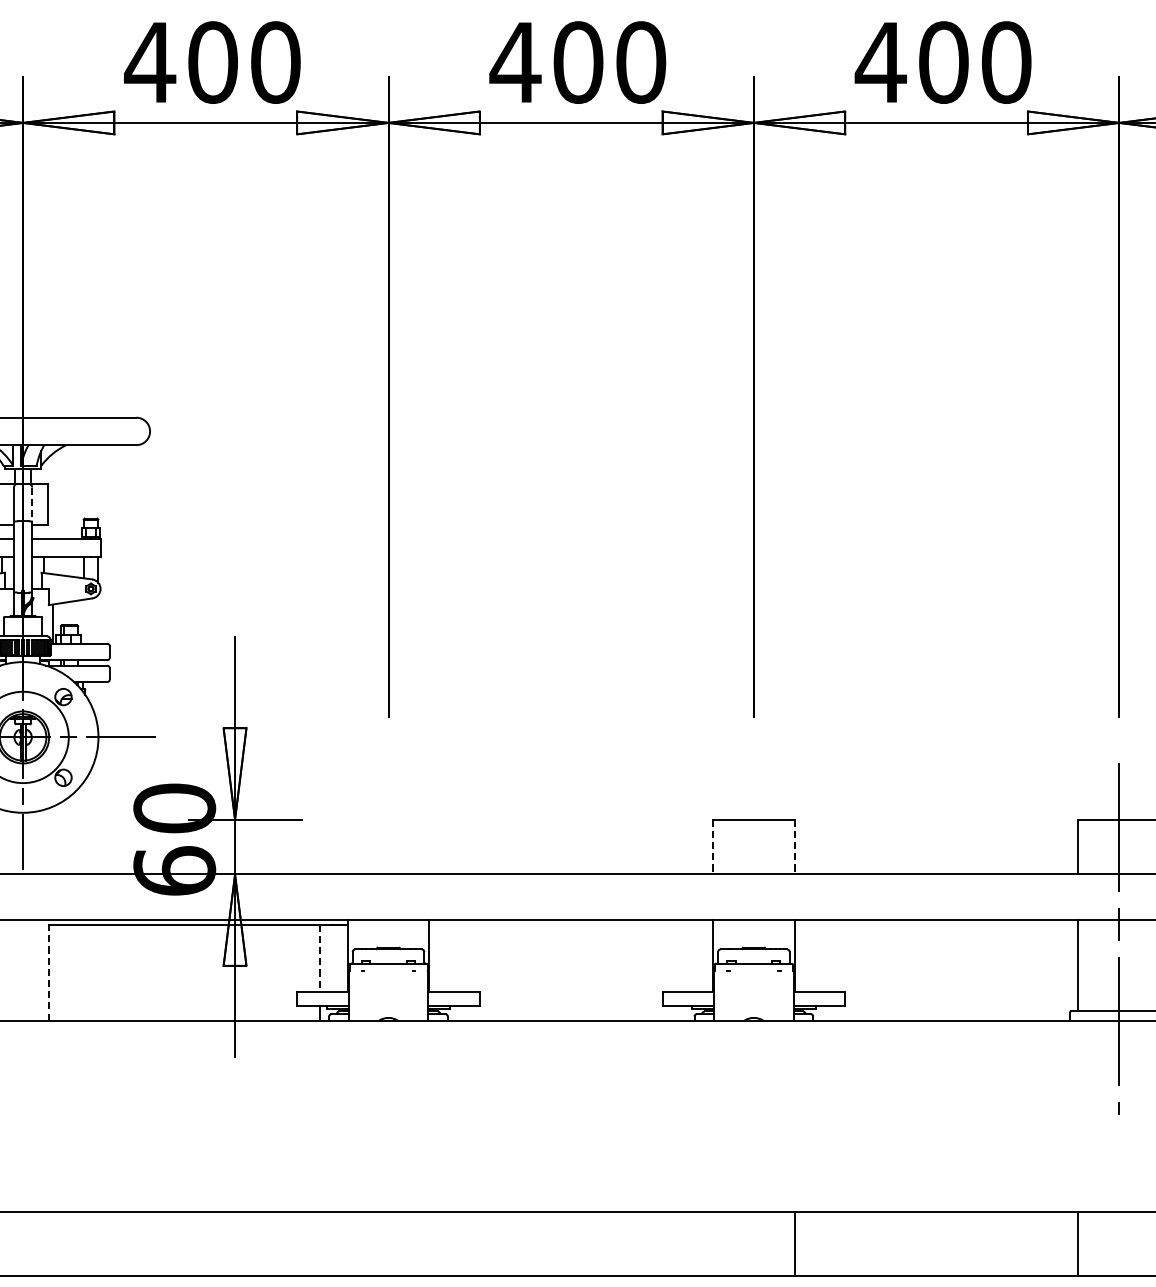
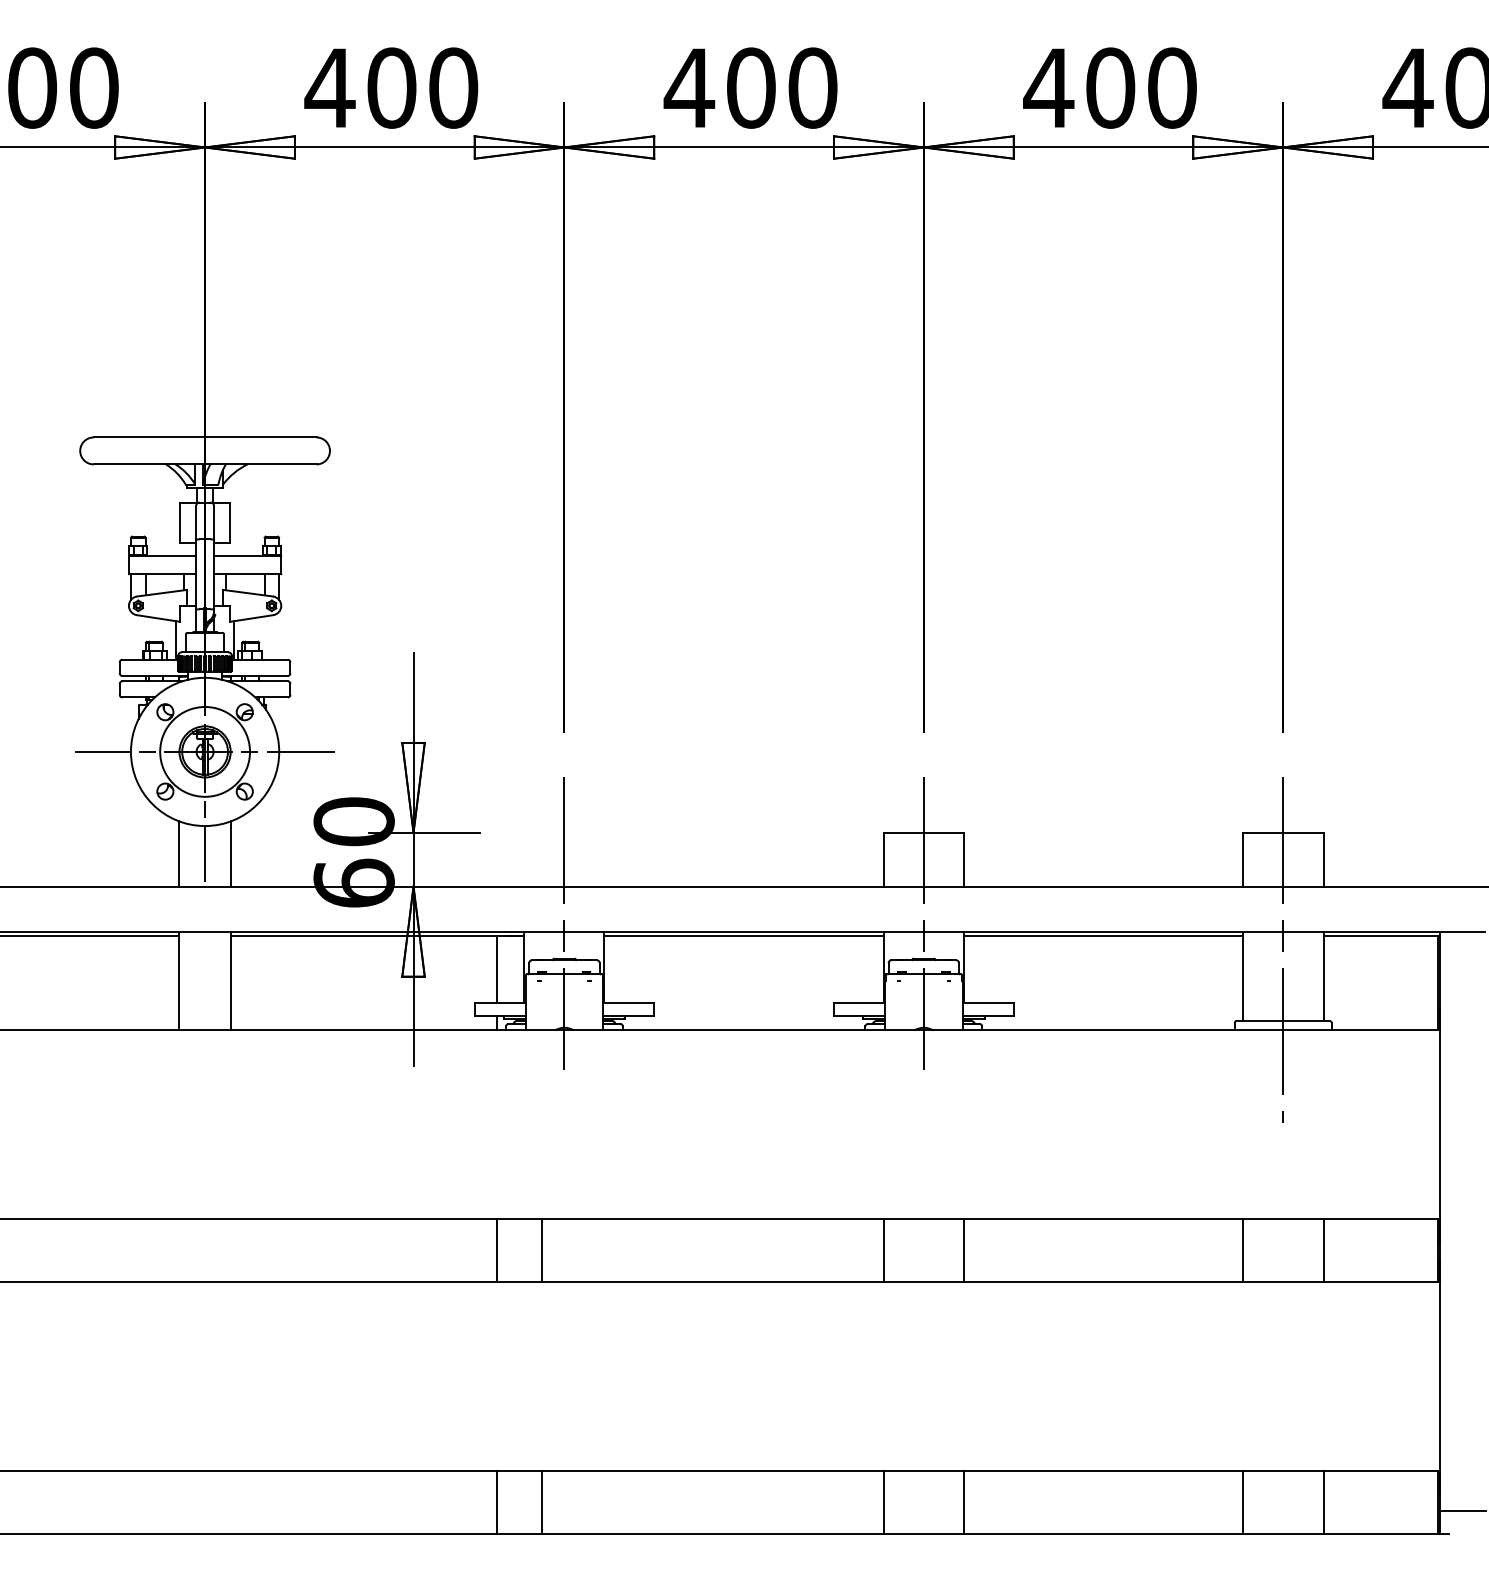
line: (32, 504) -> (214, 522), dashed -> solid
line: (48, 840) -> (230, 853), added
line: (712, 846) -> (883, 859), dashed -> solid
line: (794, 846) -> (963, 859), dashed -> solid
line: (388, 910) -> (564, 922), added
line: (753, 910) -> (923, 922), added
line: (570, 925) -> (743, 936), added
line: (935, 925) -> (1102, 936), added
line: (320, 958) -> (497, 969), dashed -> solid
line: (48, 969) -> (230, 980), dashed -> solid
line: (320, 1244) -> (497, 1250), added
line: (366, 1244) -> (542, 1250), added
line: (712, 1244) -> (883, 1250), added

